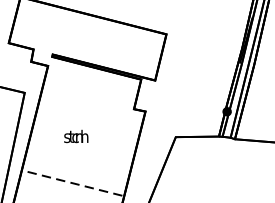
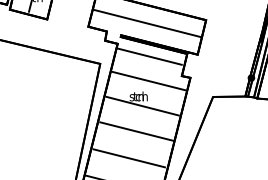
line: (88, 37) -> (147, 22), added
line: (90, 82) -> (149, 56), added
line: (89, 115) -> (148, 80), added
line: (81, 148) -> (142, 105), added
line: (73, 183) -> (136, 131), dashed -> solid

